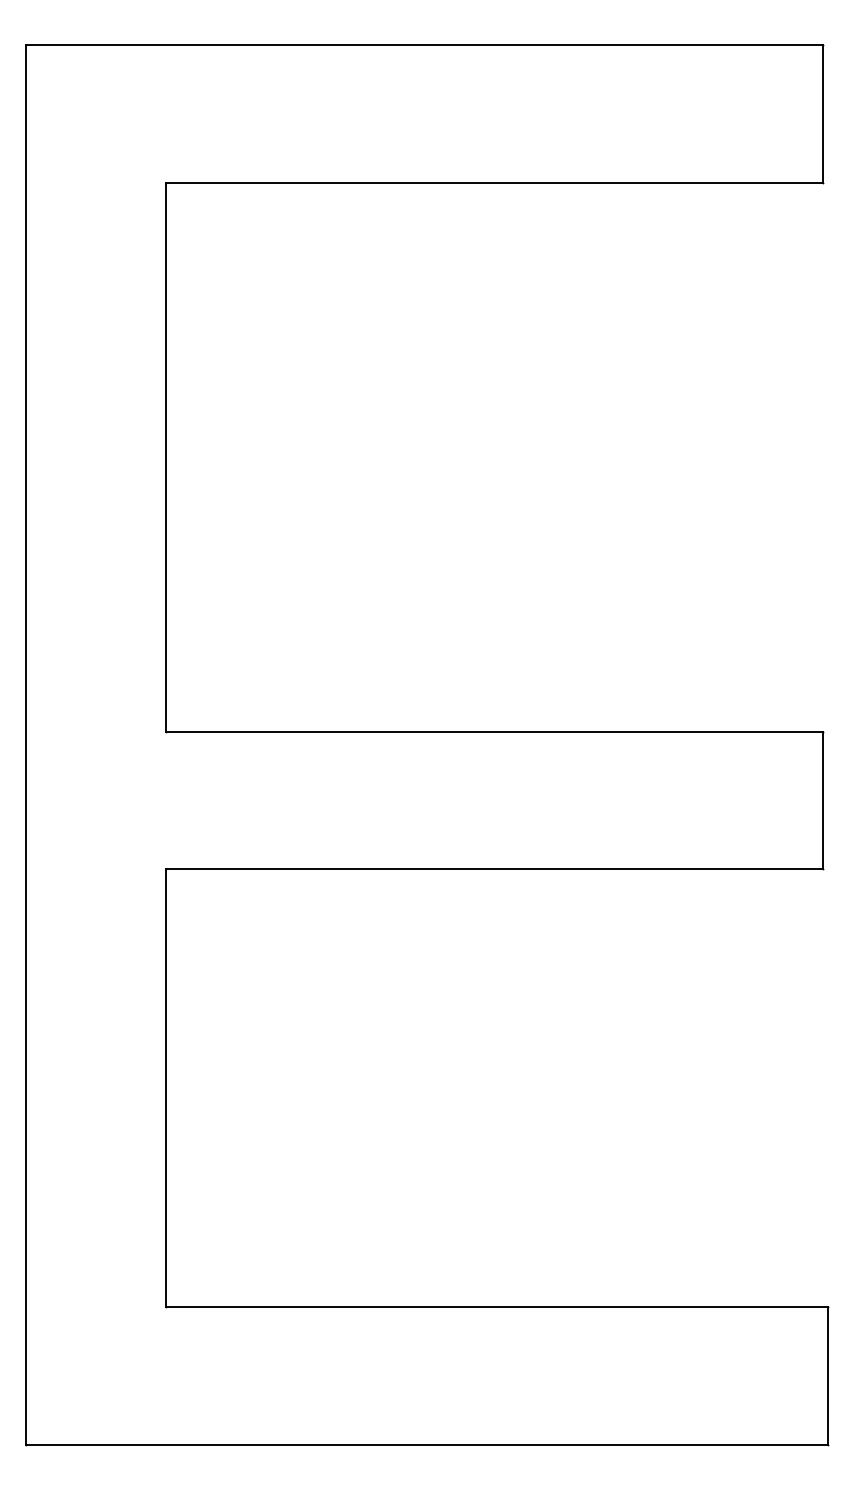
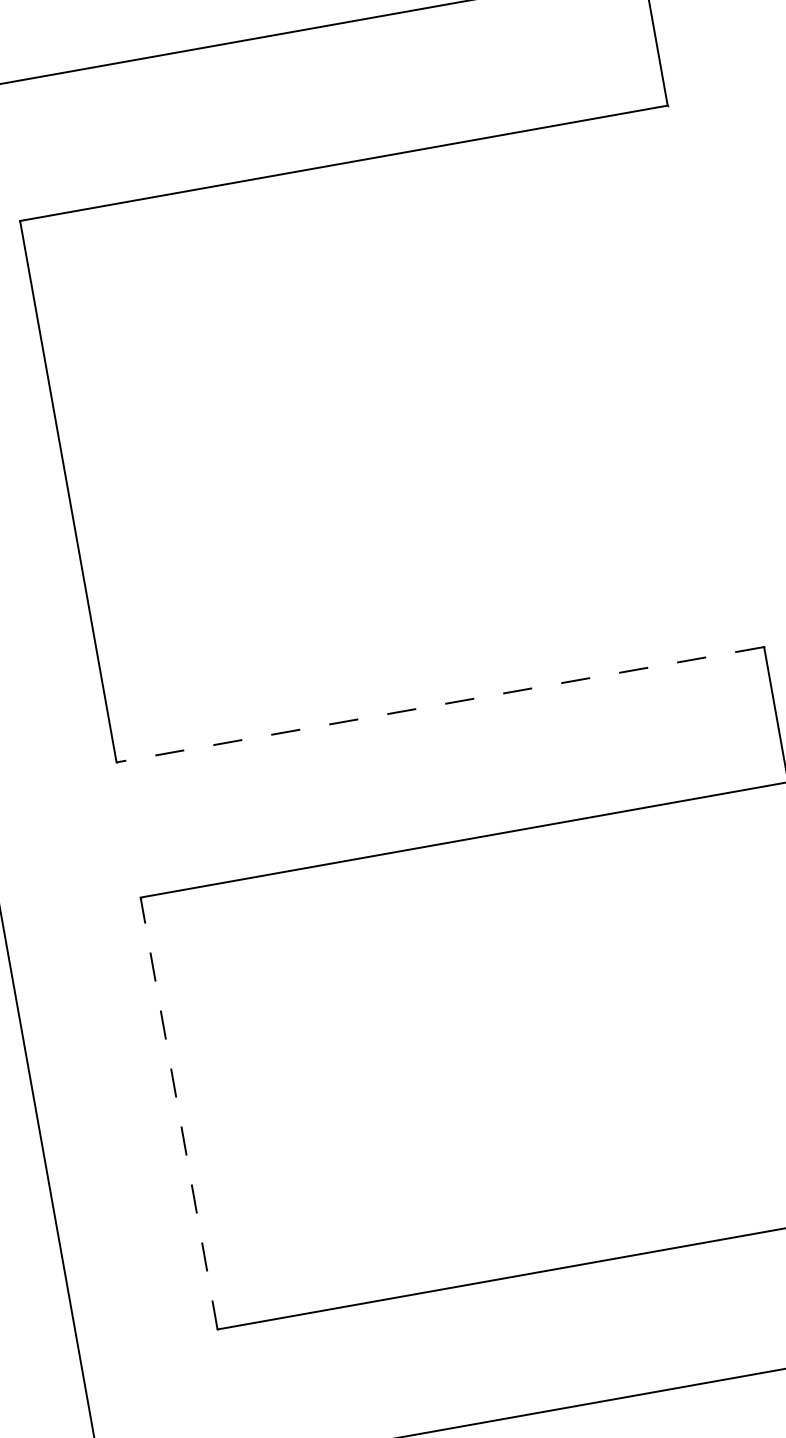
line: (493, 731) -> (439, 704), solid -> dashed
line: (165, 1087) -> (178, 1112), solid -> dashed

